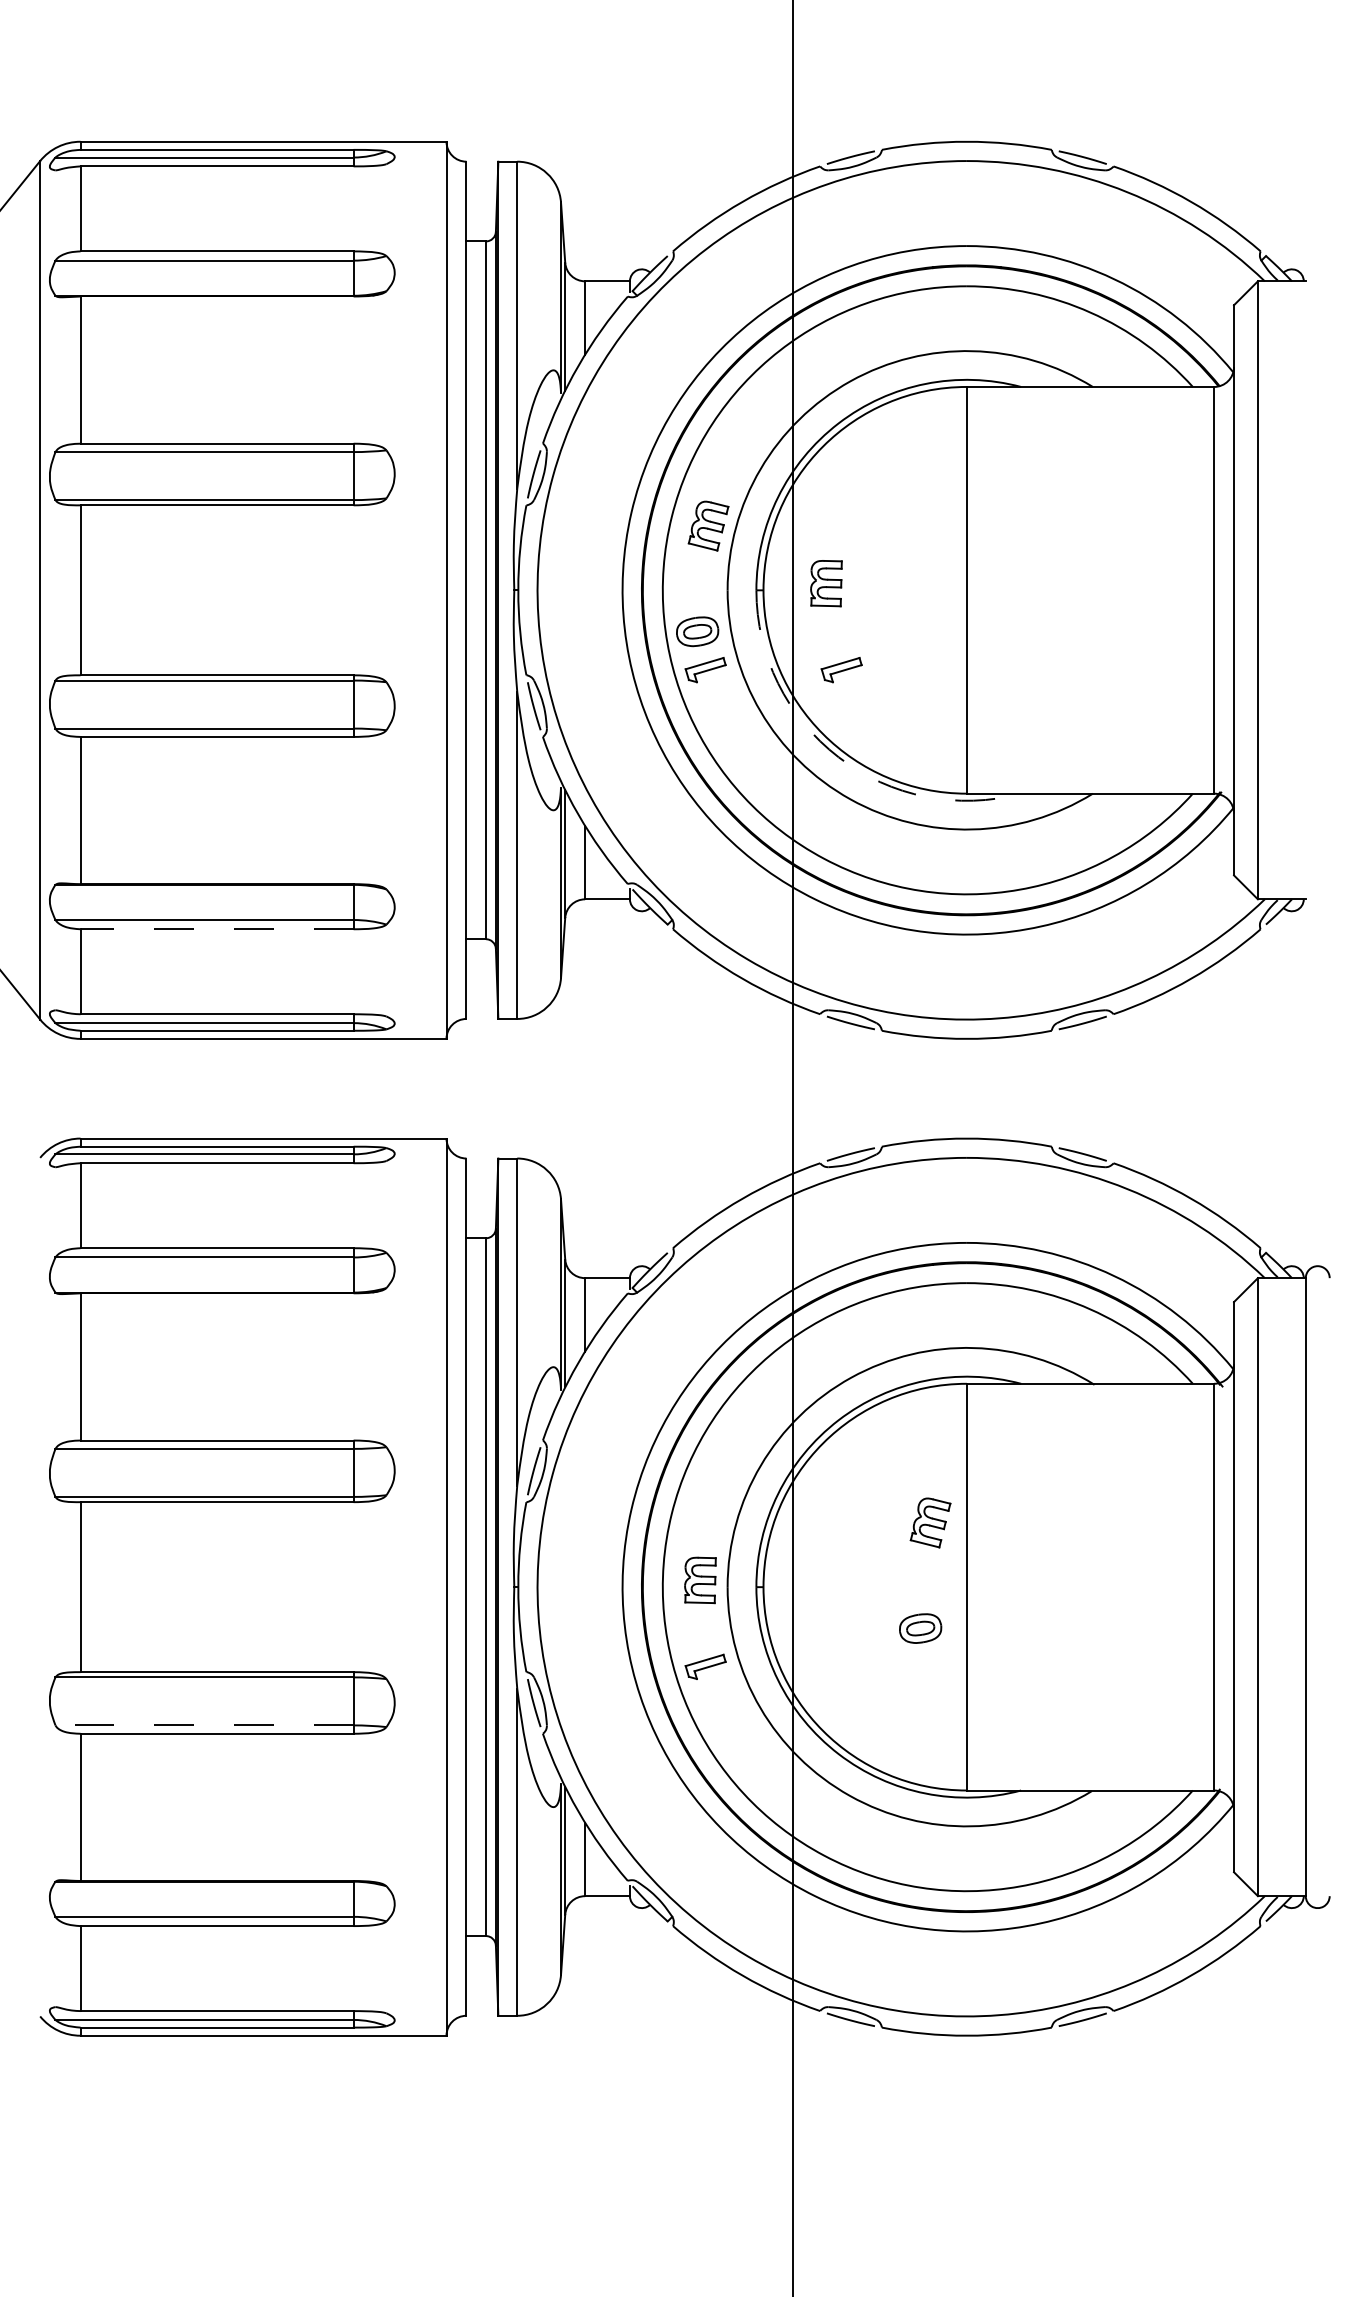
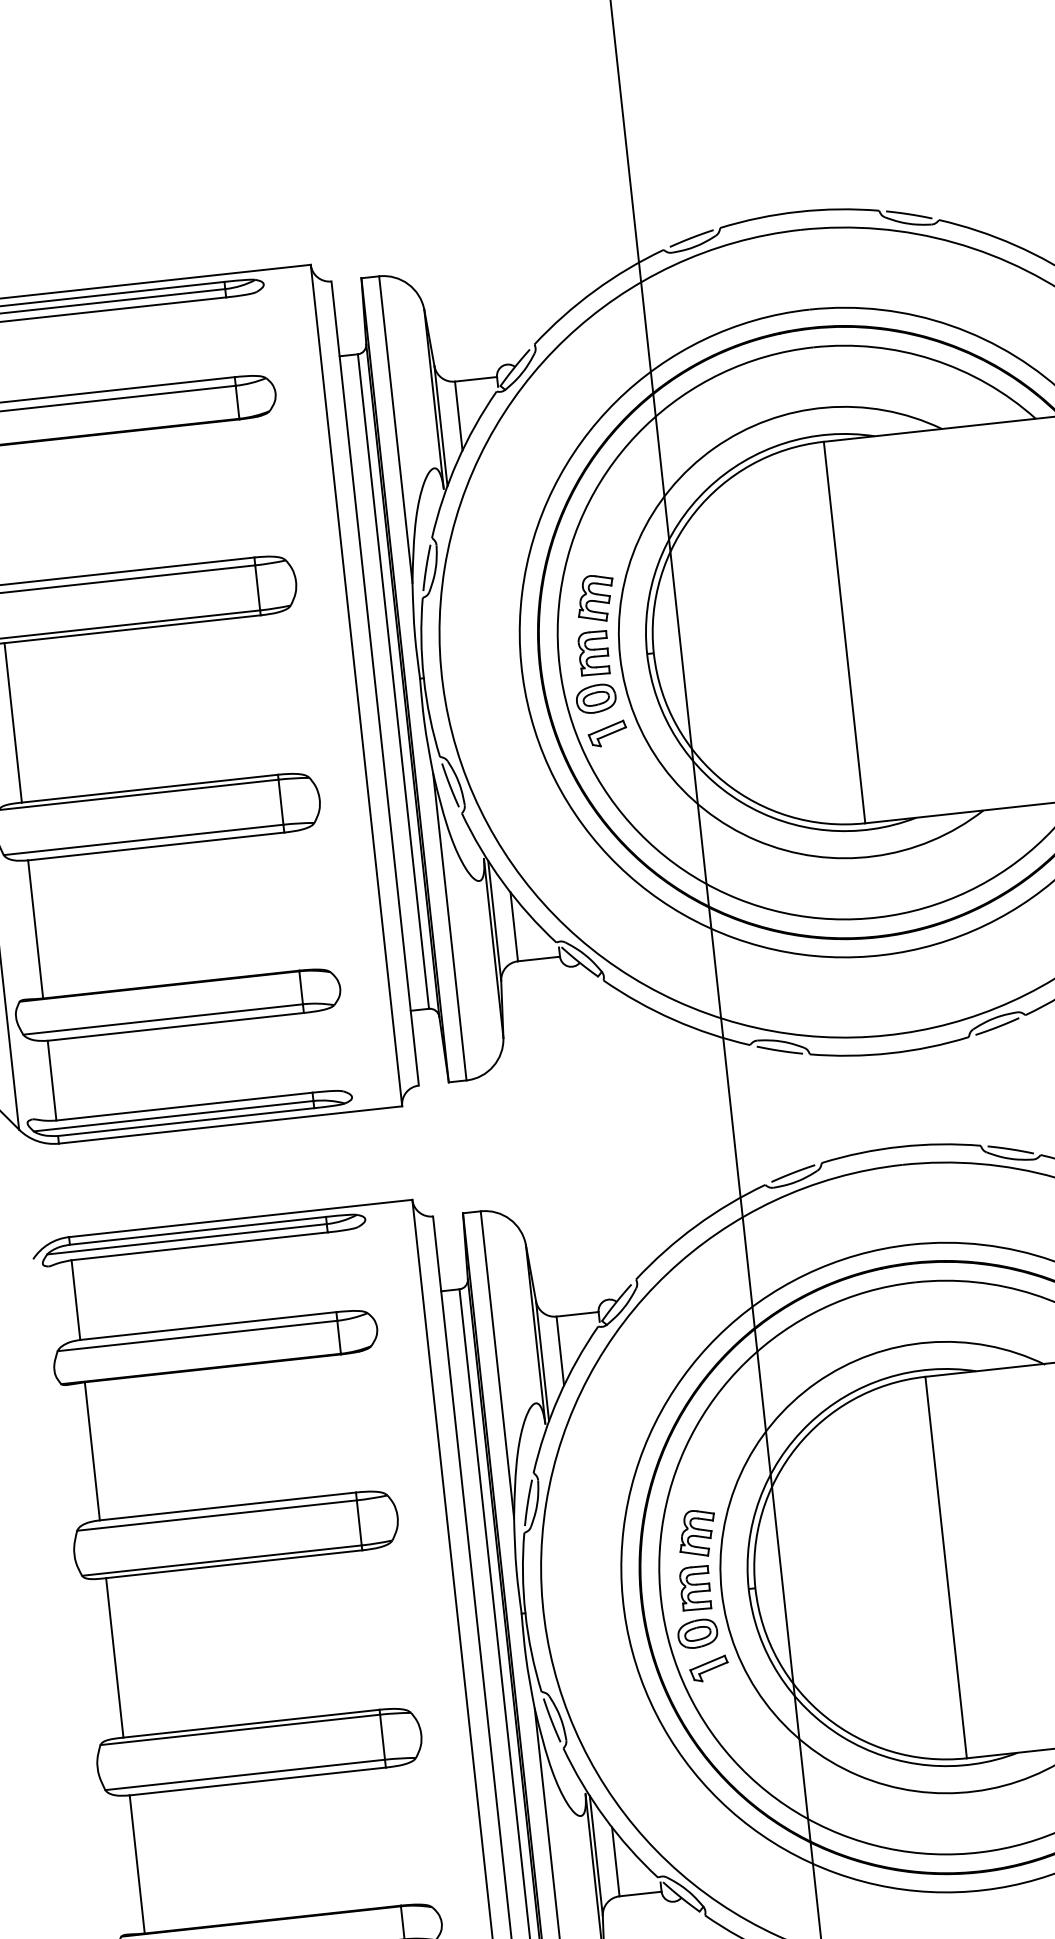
part: (826, 583) -> (594, 653), moved
part: (841, 670) -> (735, 720), removed
arc: (838, 757) -> (741, 802), dashed -> solid
line: (217, 929) -> (176, 1027), dashed -> solid
part: (930, 1522) -> (697, 1533), moved
part: (920, 1628) -> (697, 1633), moved
line: (204, 1725) -> (245, 1775), dashed -> solid

